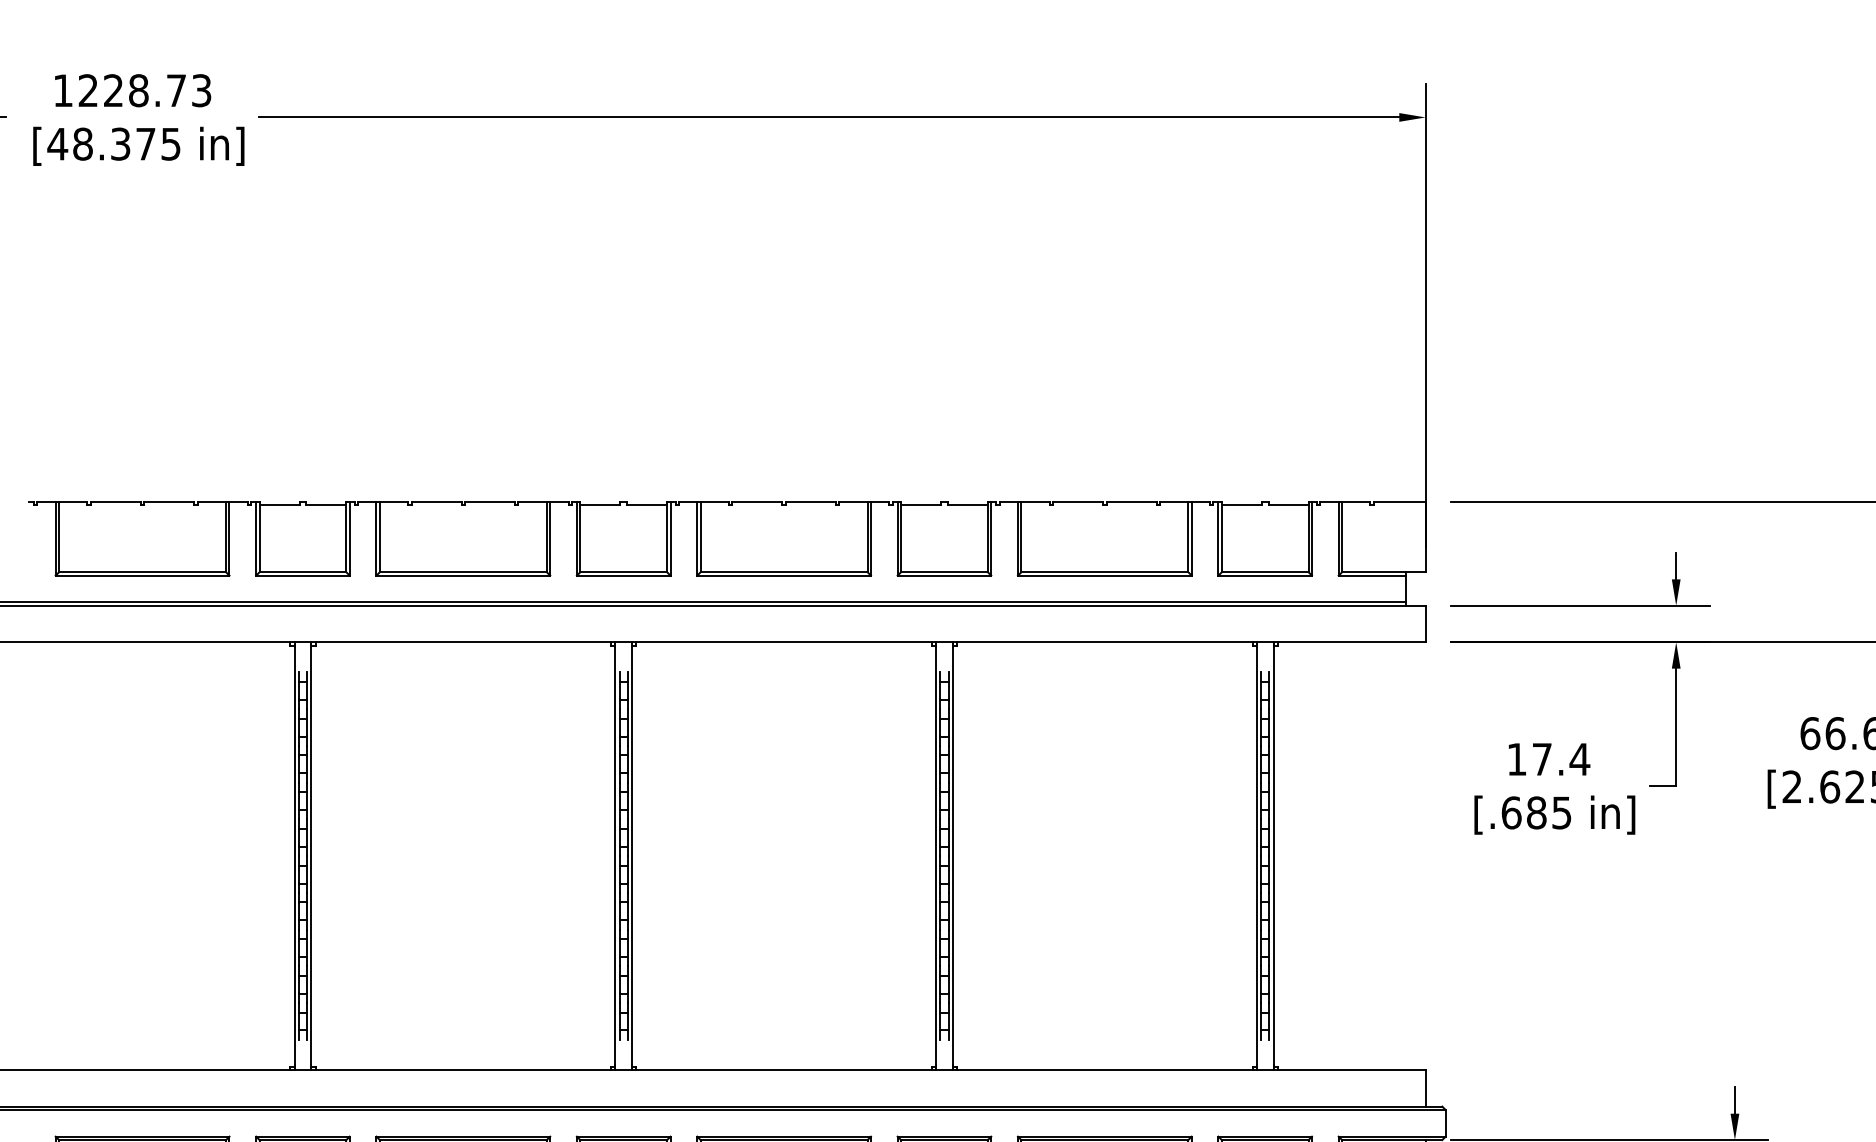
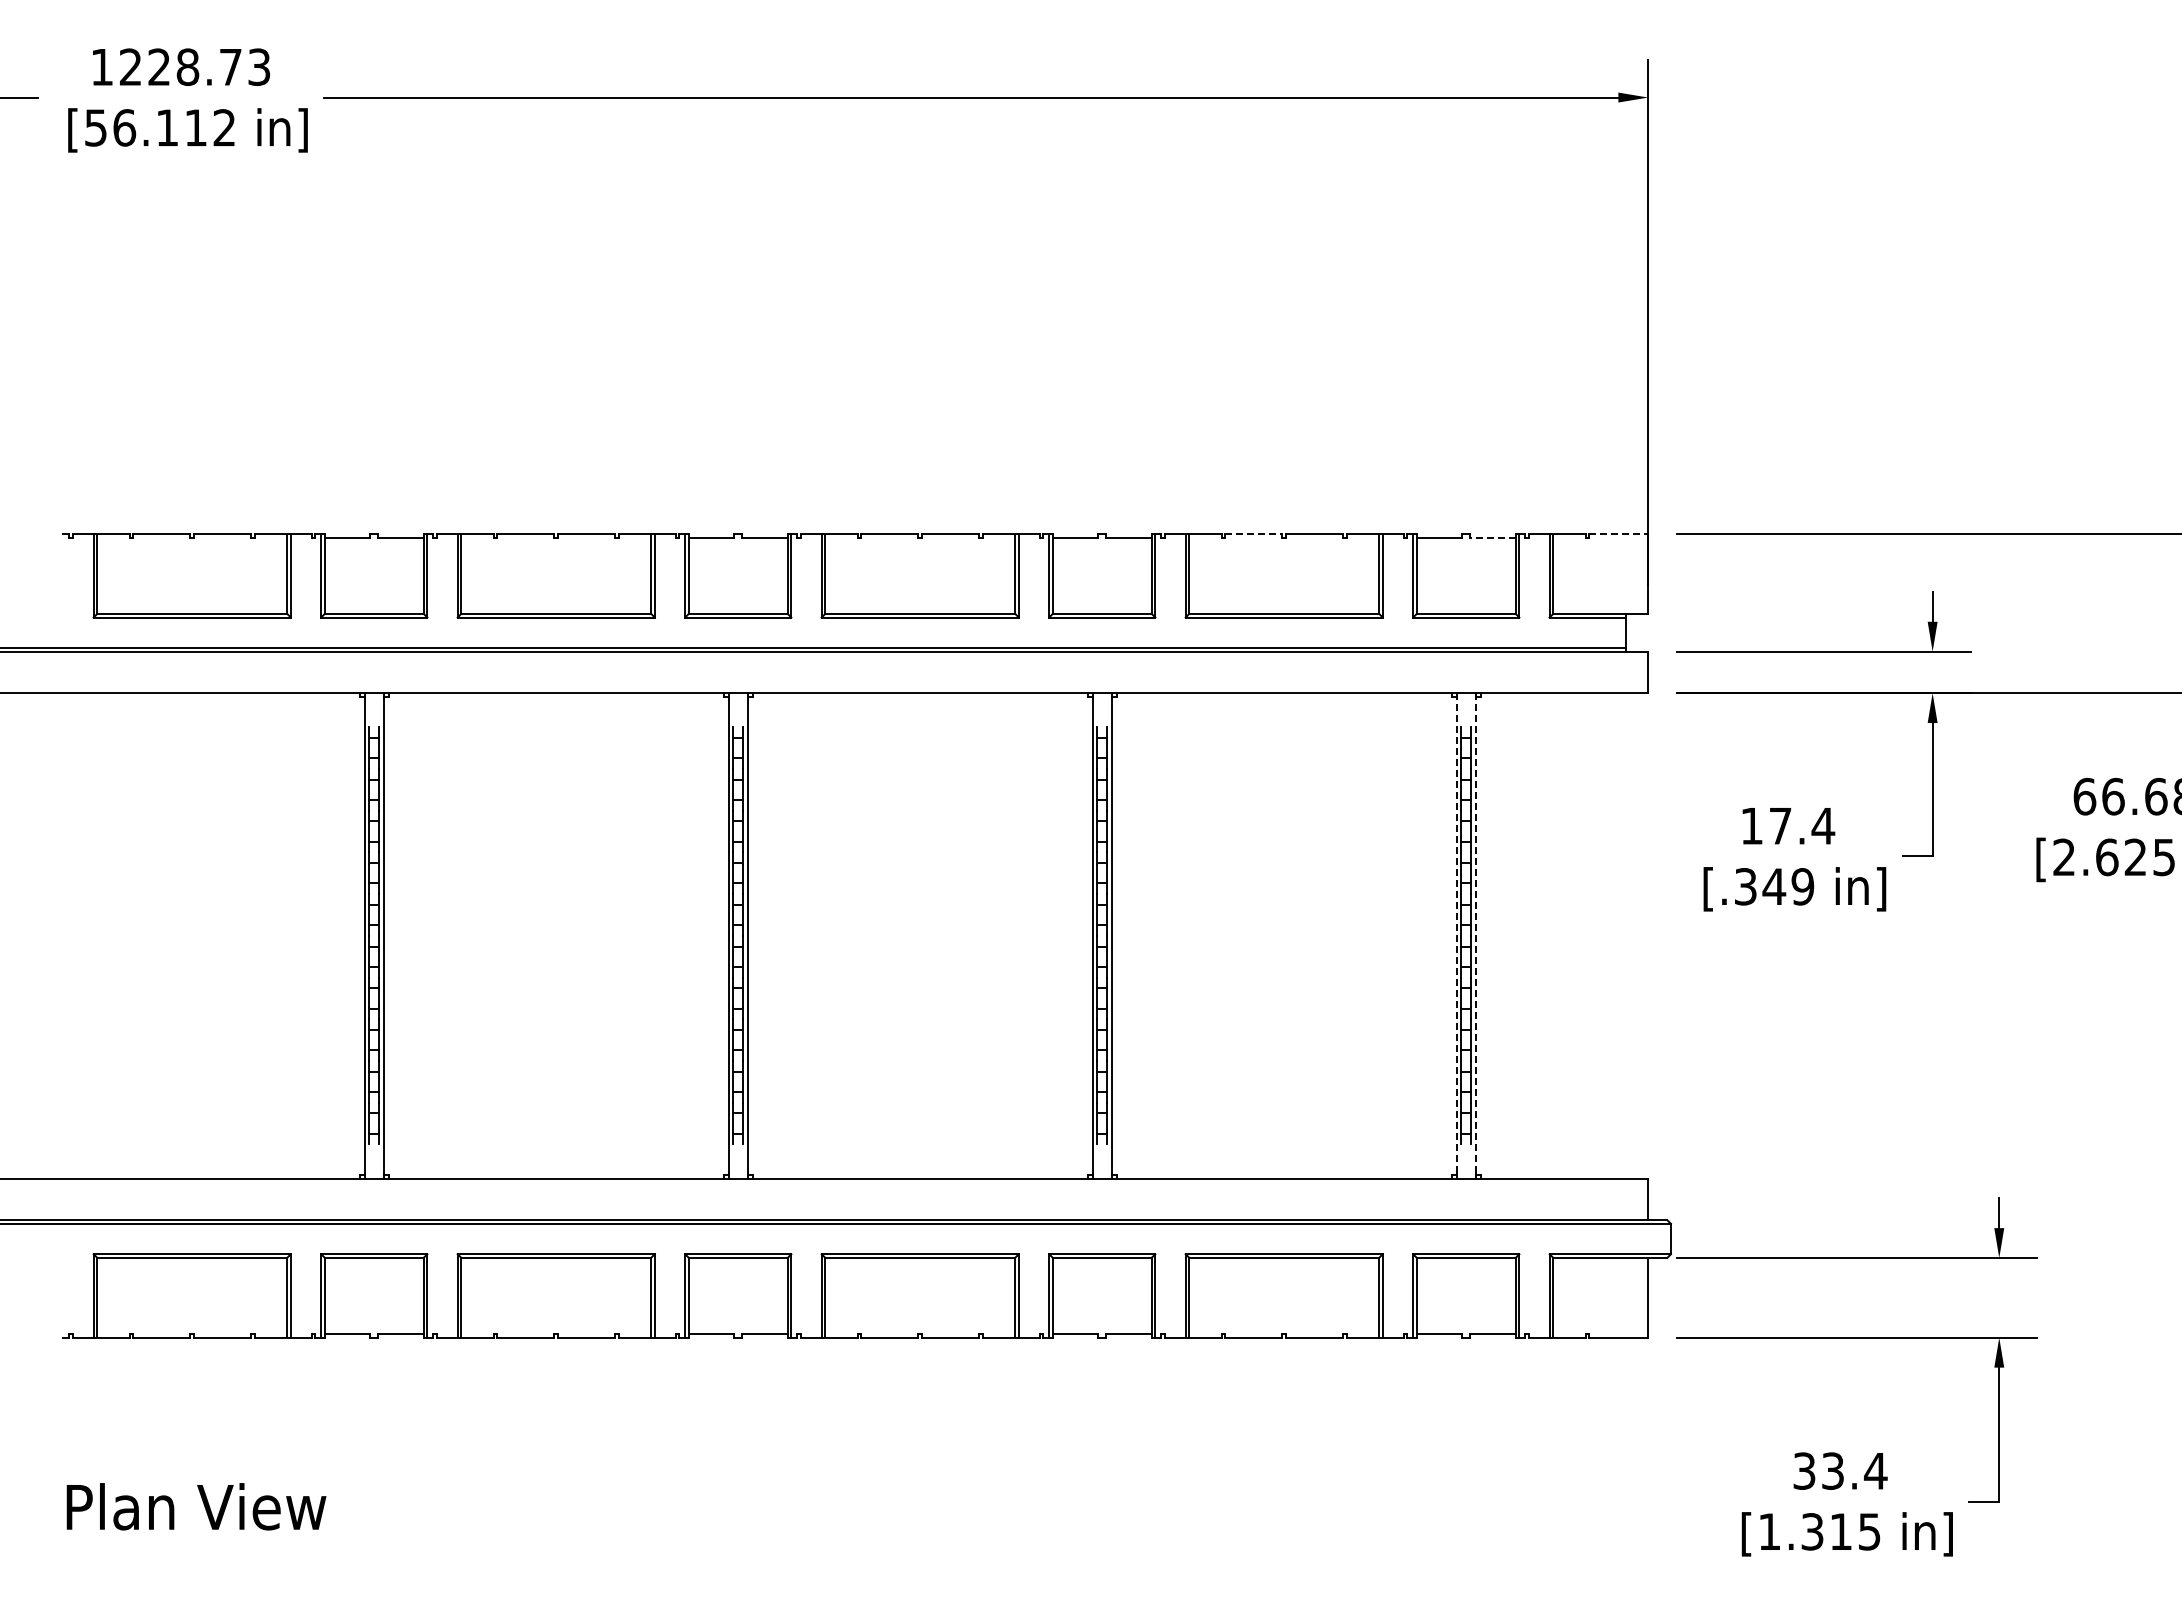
text: (113, 143) -> (159, 127), [48.375 -> [56.112
line: (1078, 501) -> (1254, 533), solid -> dashed
line: (1400, 501) -> (1619, 533), solid -> dashed
line: (1288, 505) -> (1492, 537), solid -> dashed
text: (1536, 812) -> (1774, 886), [.685 -> [.349
line: (1256, 855) -> (1456, 935), solid -> dashed
line: (1273, 855) -> (1475, 935), solid -> dashed

